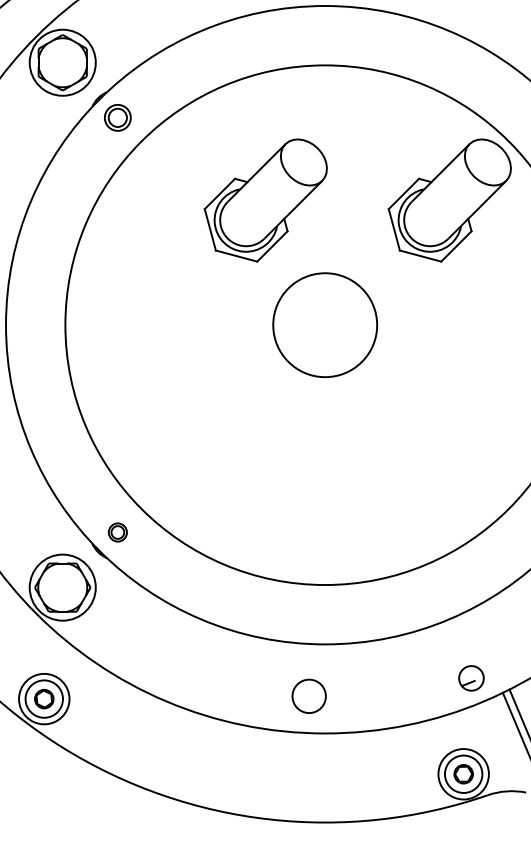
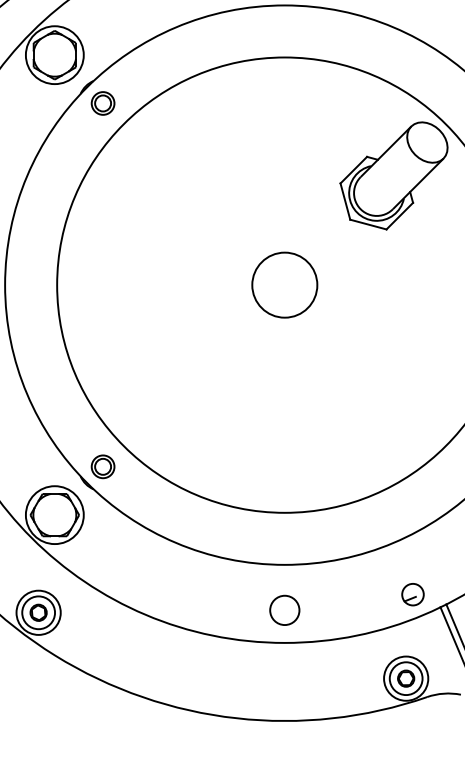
part: (265, 200) -> (232, 175), removed
circle: (325, 325) -> (285, 285), size x0.71
part: (117, 532) -> (102, 466), size x1.43
circle: (308, 695) -> (284, 609), moved

